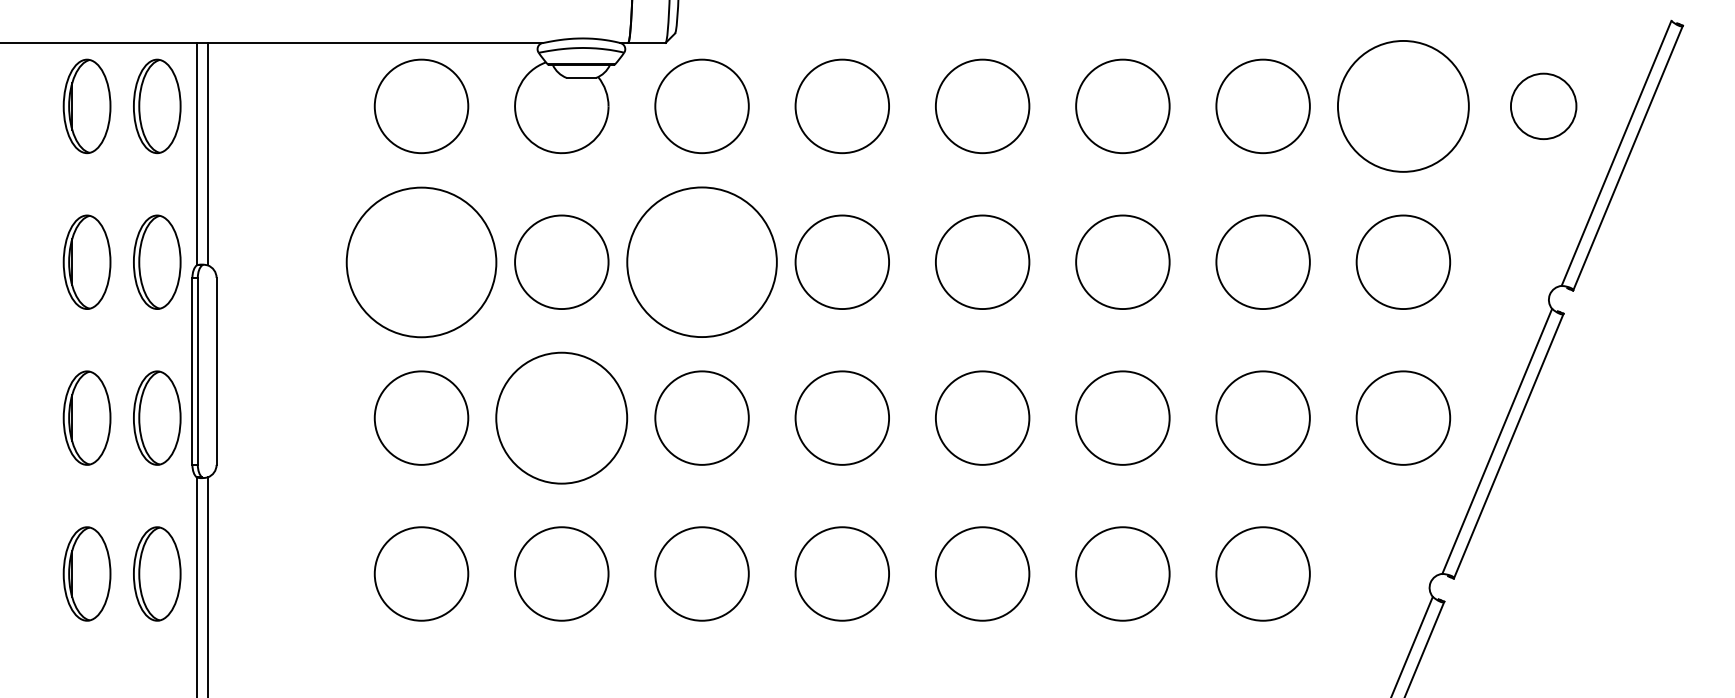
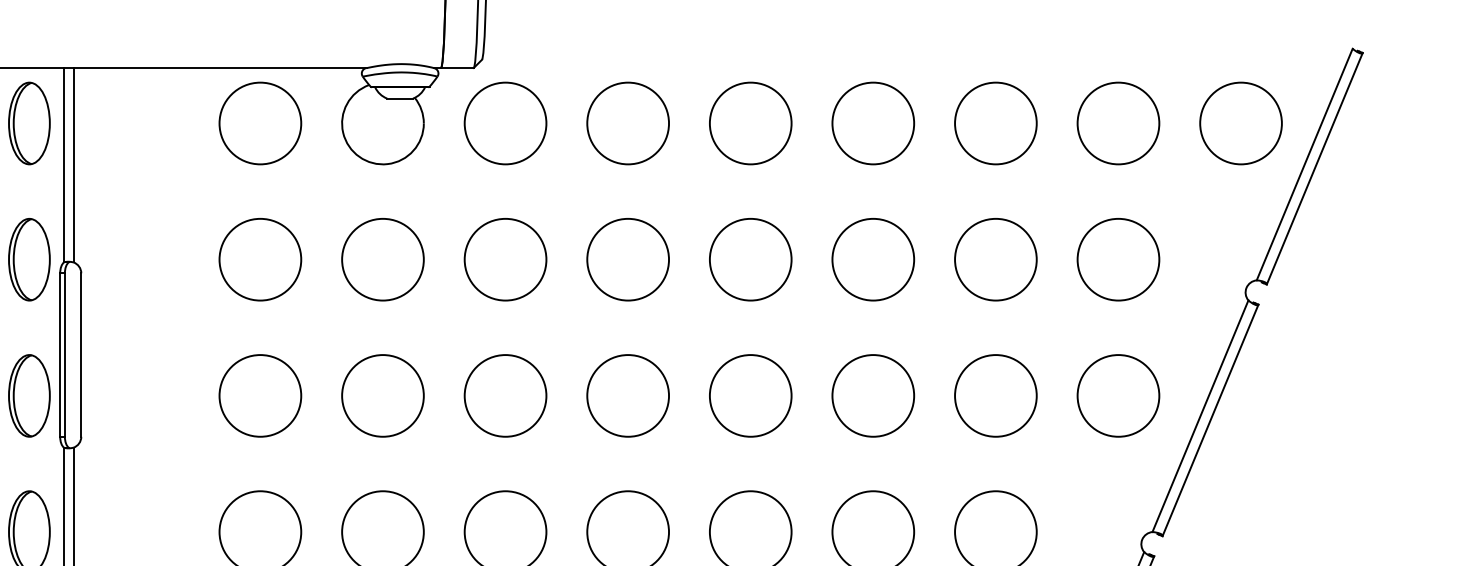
circle: (1403, 106) -> (1118, 123), size x0.71
circle: (1543, 106) -> (1240, 123), size x1.43
circle: (421, 261) -> (260, 259), size x0.62
circle: (701, 262) -> (505, 259), size x0.62
circle: (561, 417) -> (382, 395), size x0.71

